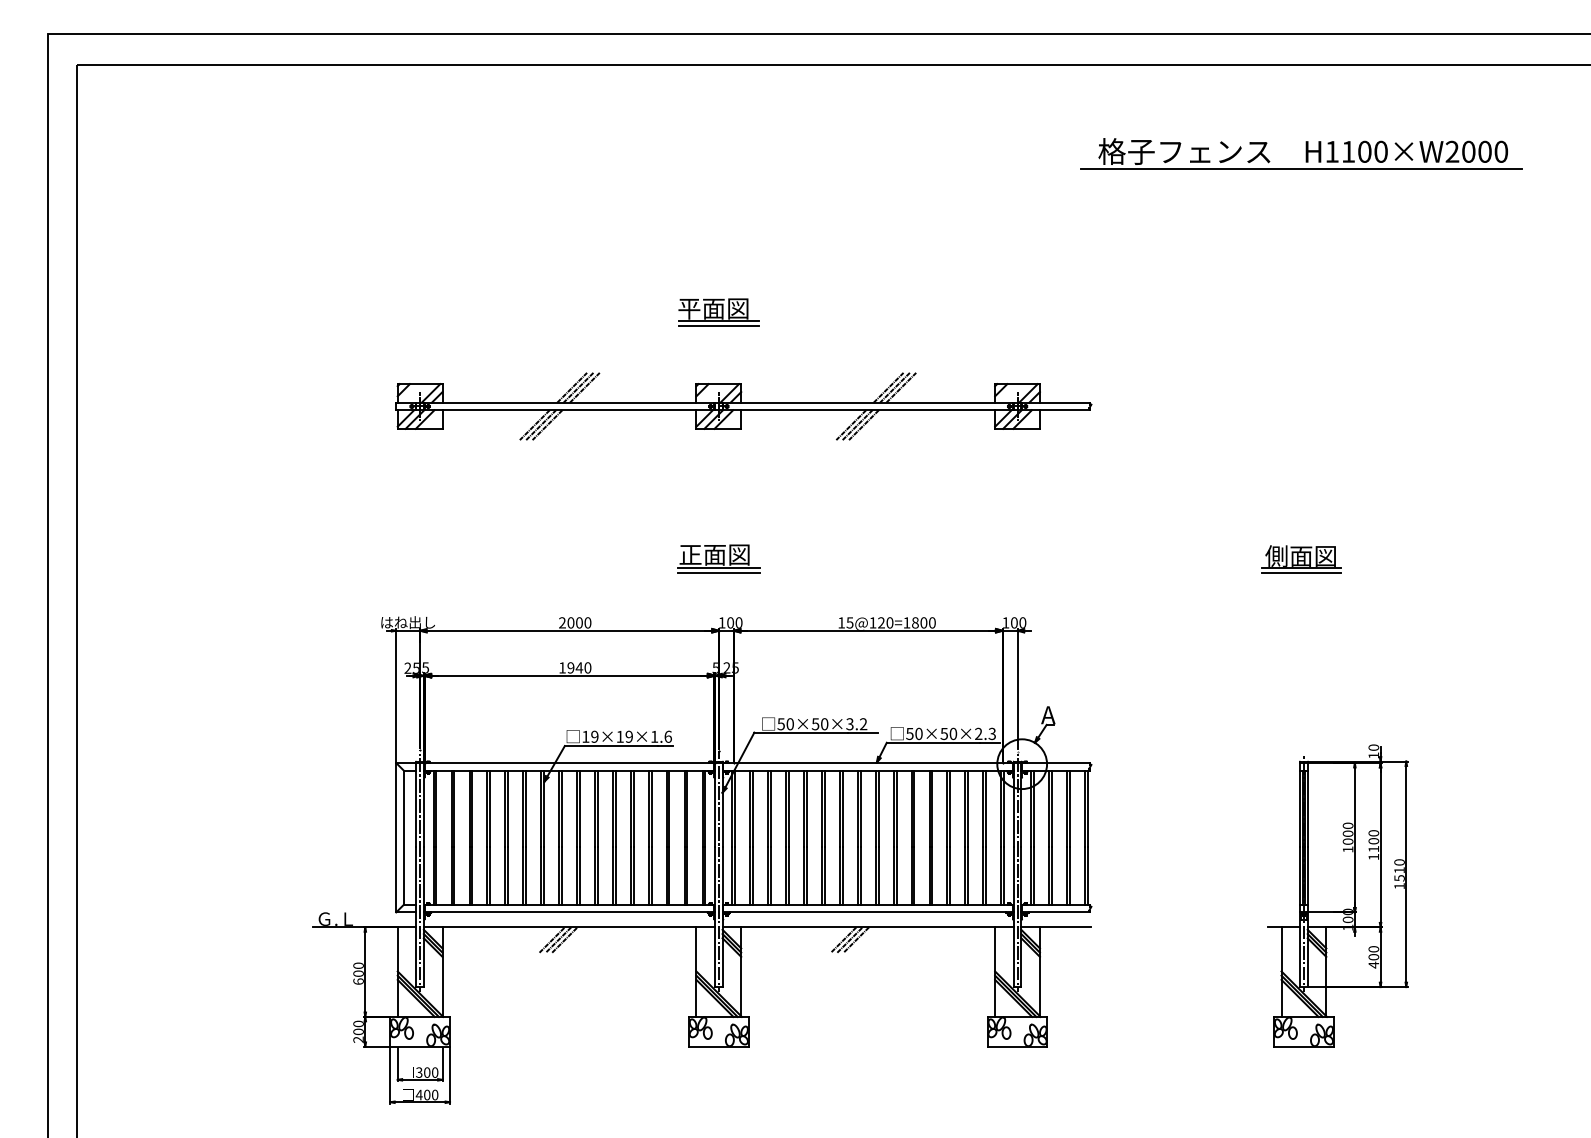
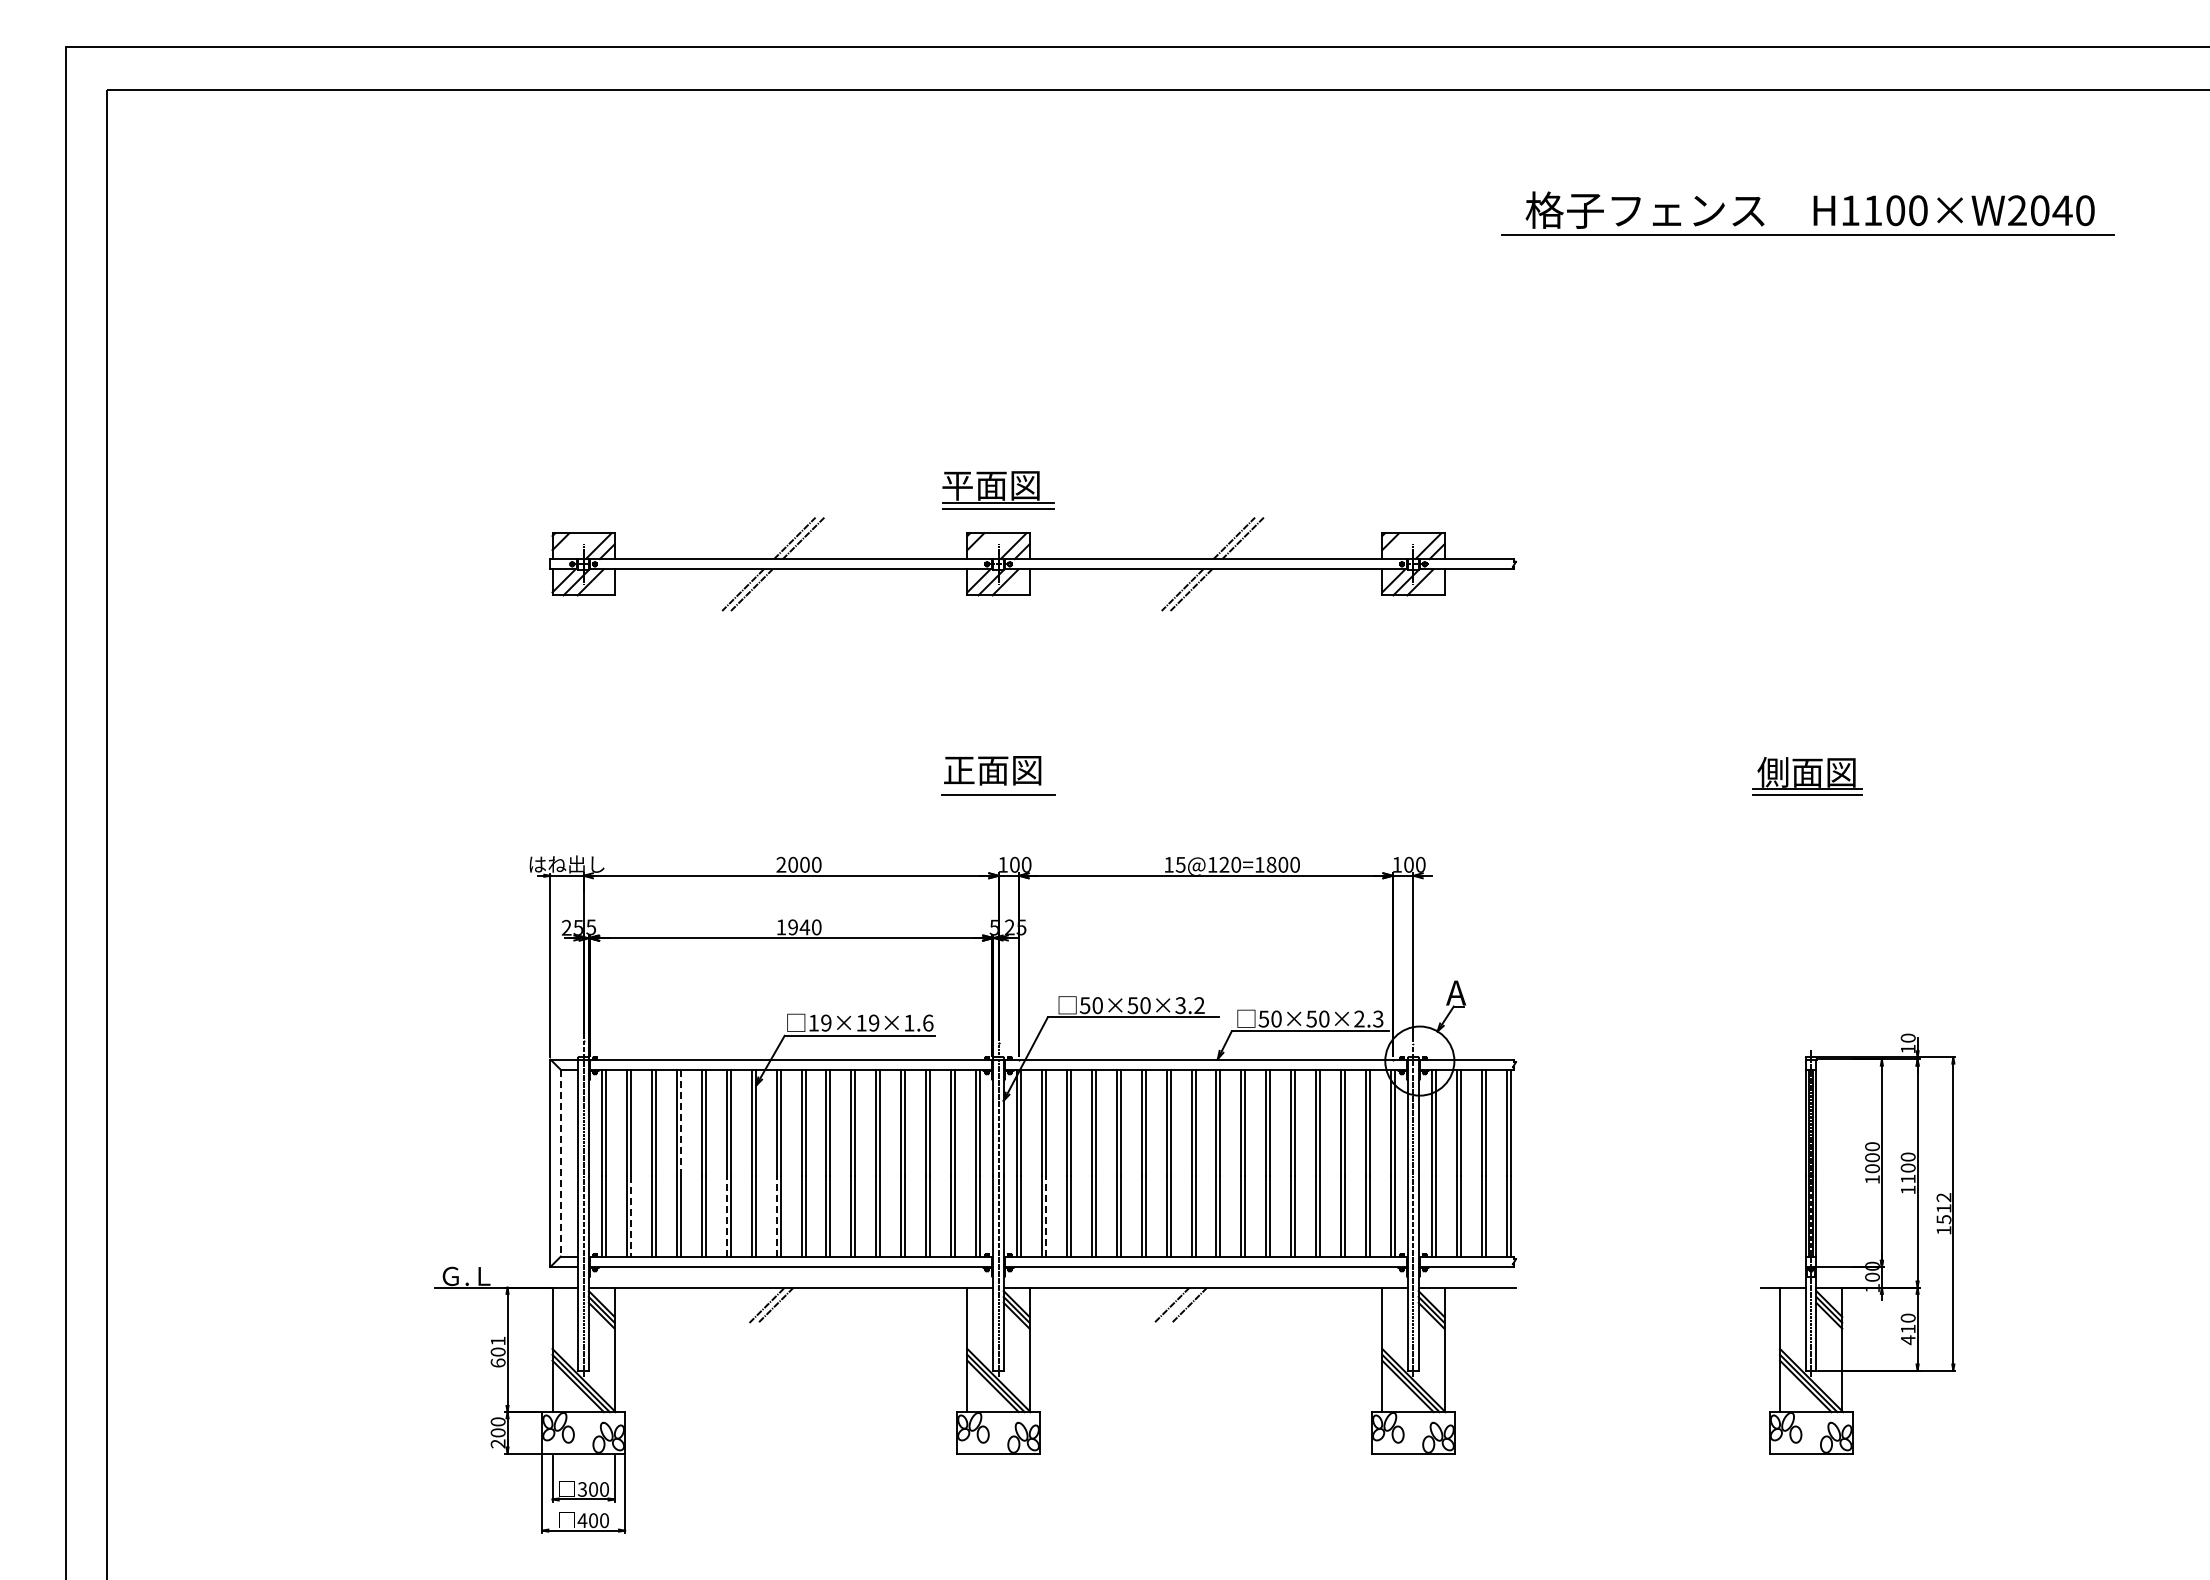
text: (1484, 151) -> (2062, 210), H1100×W2000 -> H1100×W2040
part: (718, 312) -> (998, 490), moved
line: (584, 387) -> (812, 538), removed
line: (900, 387) -> (1251, 538), removed
line: (547, 424) -> (760, 589), removed
line: (863, 424) -> (1199, 589), removed
line: (718, 567) -> (998, 788), removed
line: (490, 808) -> (681, 1122), solid -> dashed
line: (403, 837) -> (560, 1163), solid -> dashed
text: (1399, 862) -> (1943, 1197), 1510 -> 1512
line: (454, 876) -> (631, 1216), solid -> dashed
line: (522, 876) -> (726, 1216), solid -> dashed
line: (558, 876) -> (776, 1216), solid -> dashed
line: (753, 876) -> (1046, 1216), solid -> dashed
line: (564, 939) -> (784, 1304), removed
line: (849, 939) -> (1180, 1304), removed
text: (1373, 956) -> (1907, 1328), 400 -> 410
text: (358, 965) -> (497, 1340), 600 -> 601

